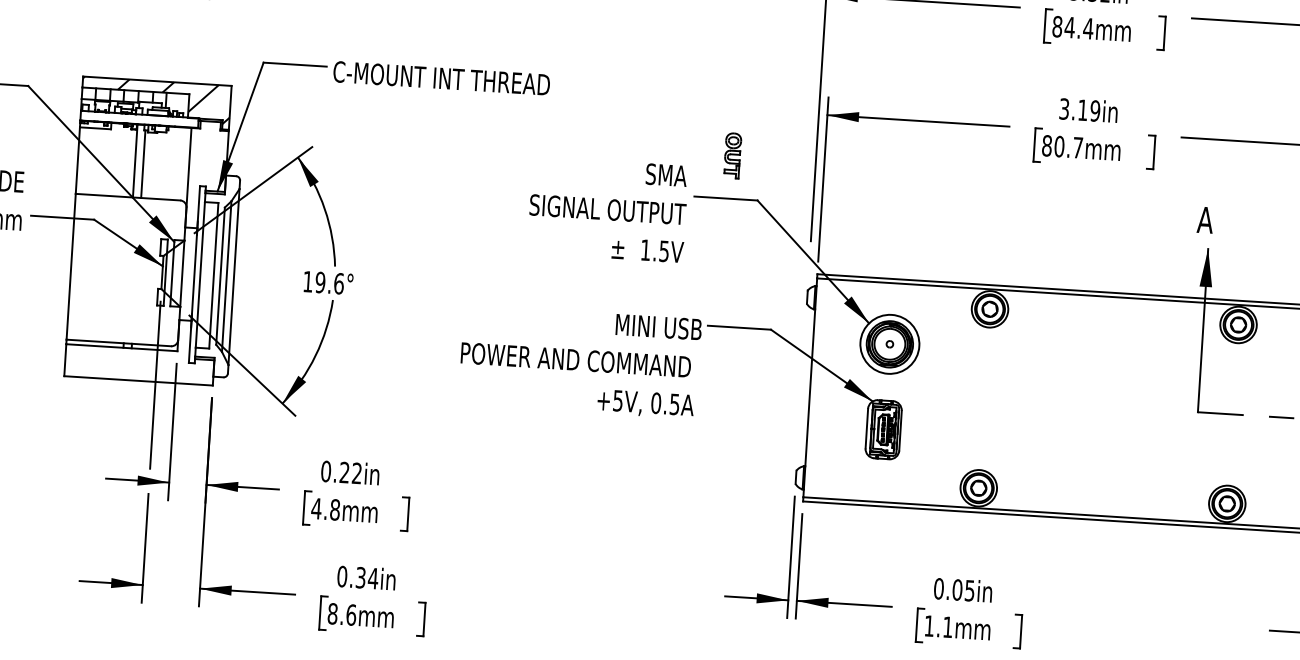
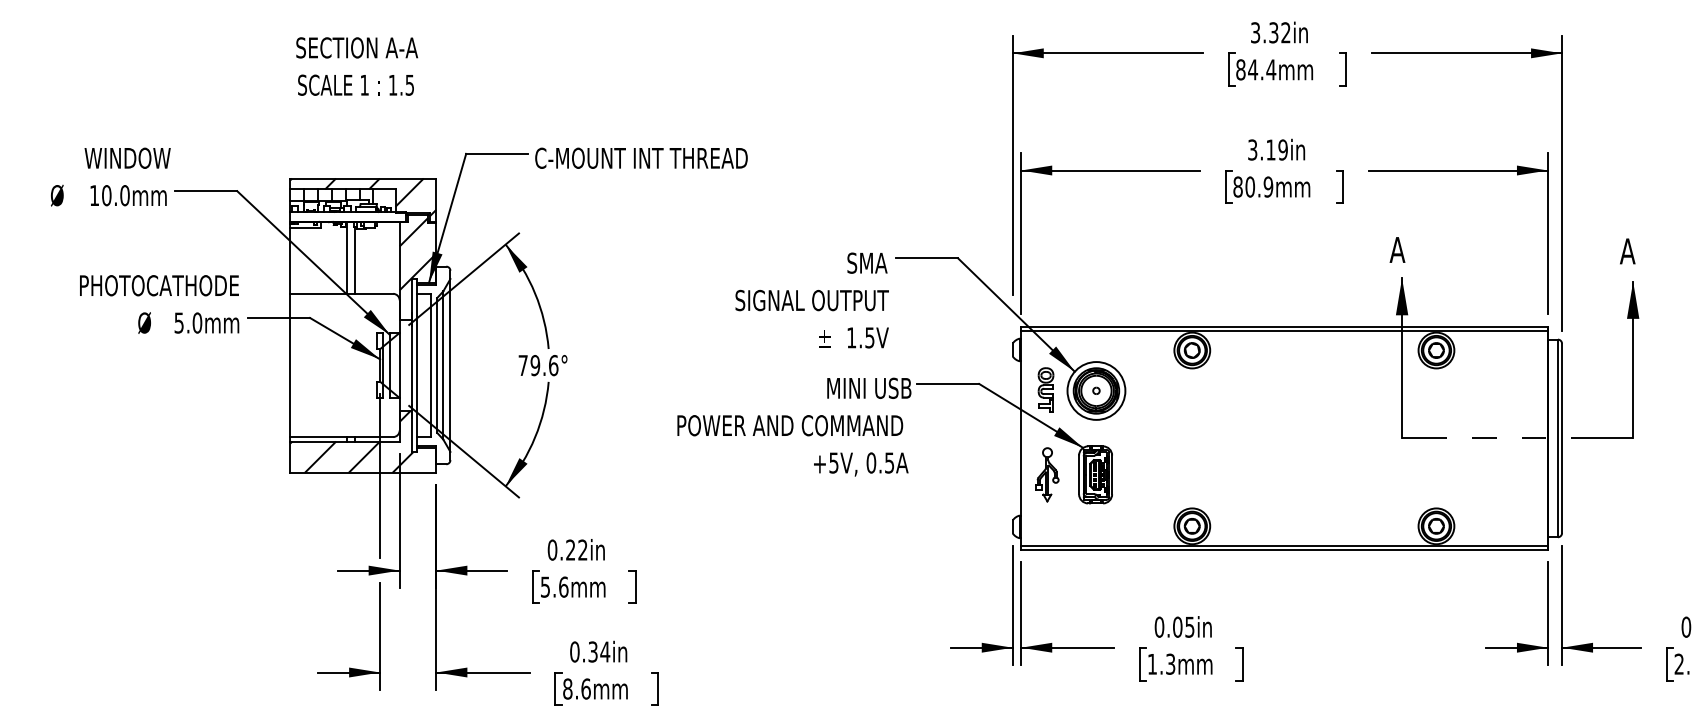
text: (1078, 147) -> (1268, 186), 80.7mm -> 80.9mm
part: (732, 155) -> (1045, 389), moved
hatch: (207, 161) -> (417, 254), added
text: (607, 209) -> (811, 300), moved
text: (307, 281) -> (522, 365), 19.6° -> 79.6°
hatch: (140, 348) -> (363, 441), added
part: (834, 426) -> (1047, 474), added
text: (325, 508) -> (554, 586), 4.8mm -> 5.6mm
text: (947, 626) -> (1170, 663), 1.1mm -> 1.3mm

